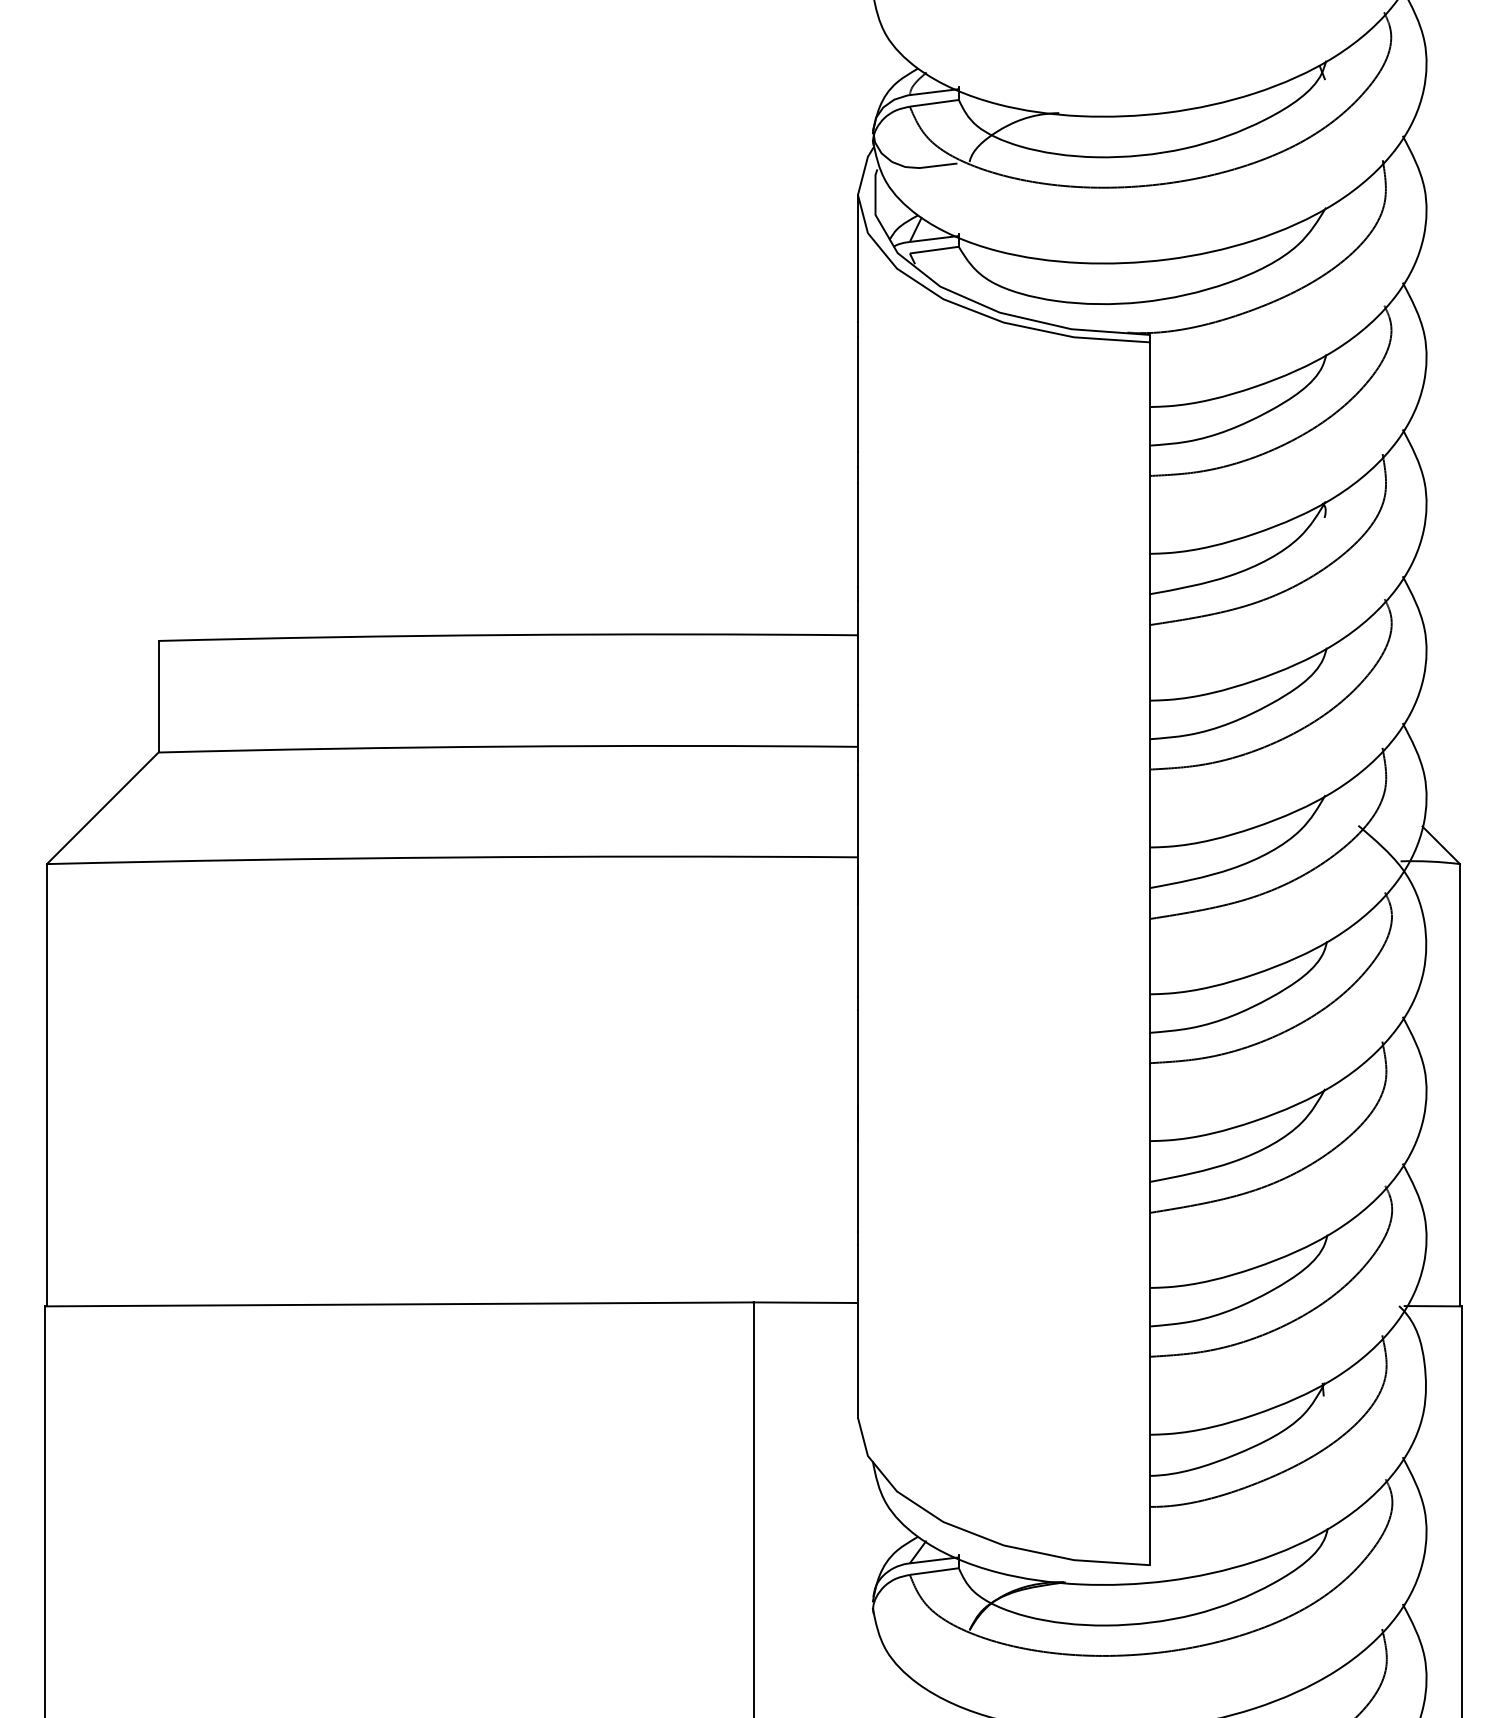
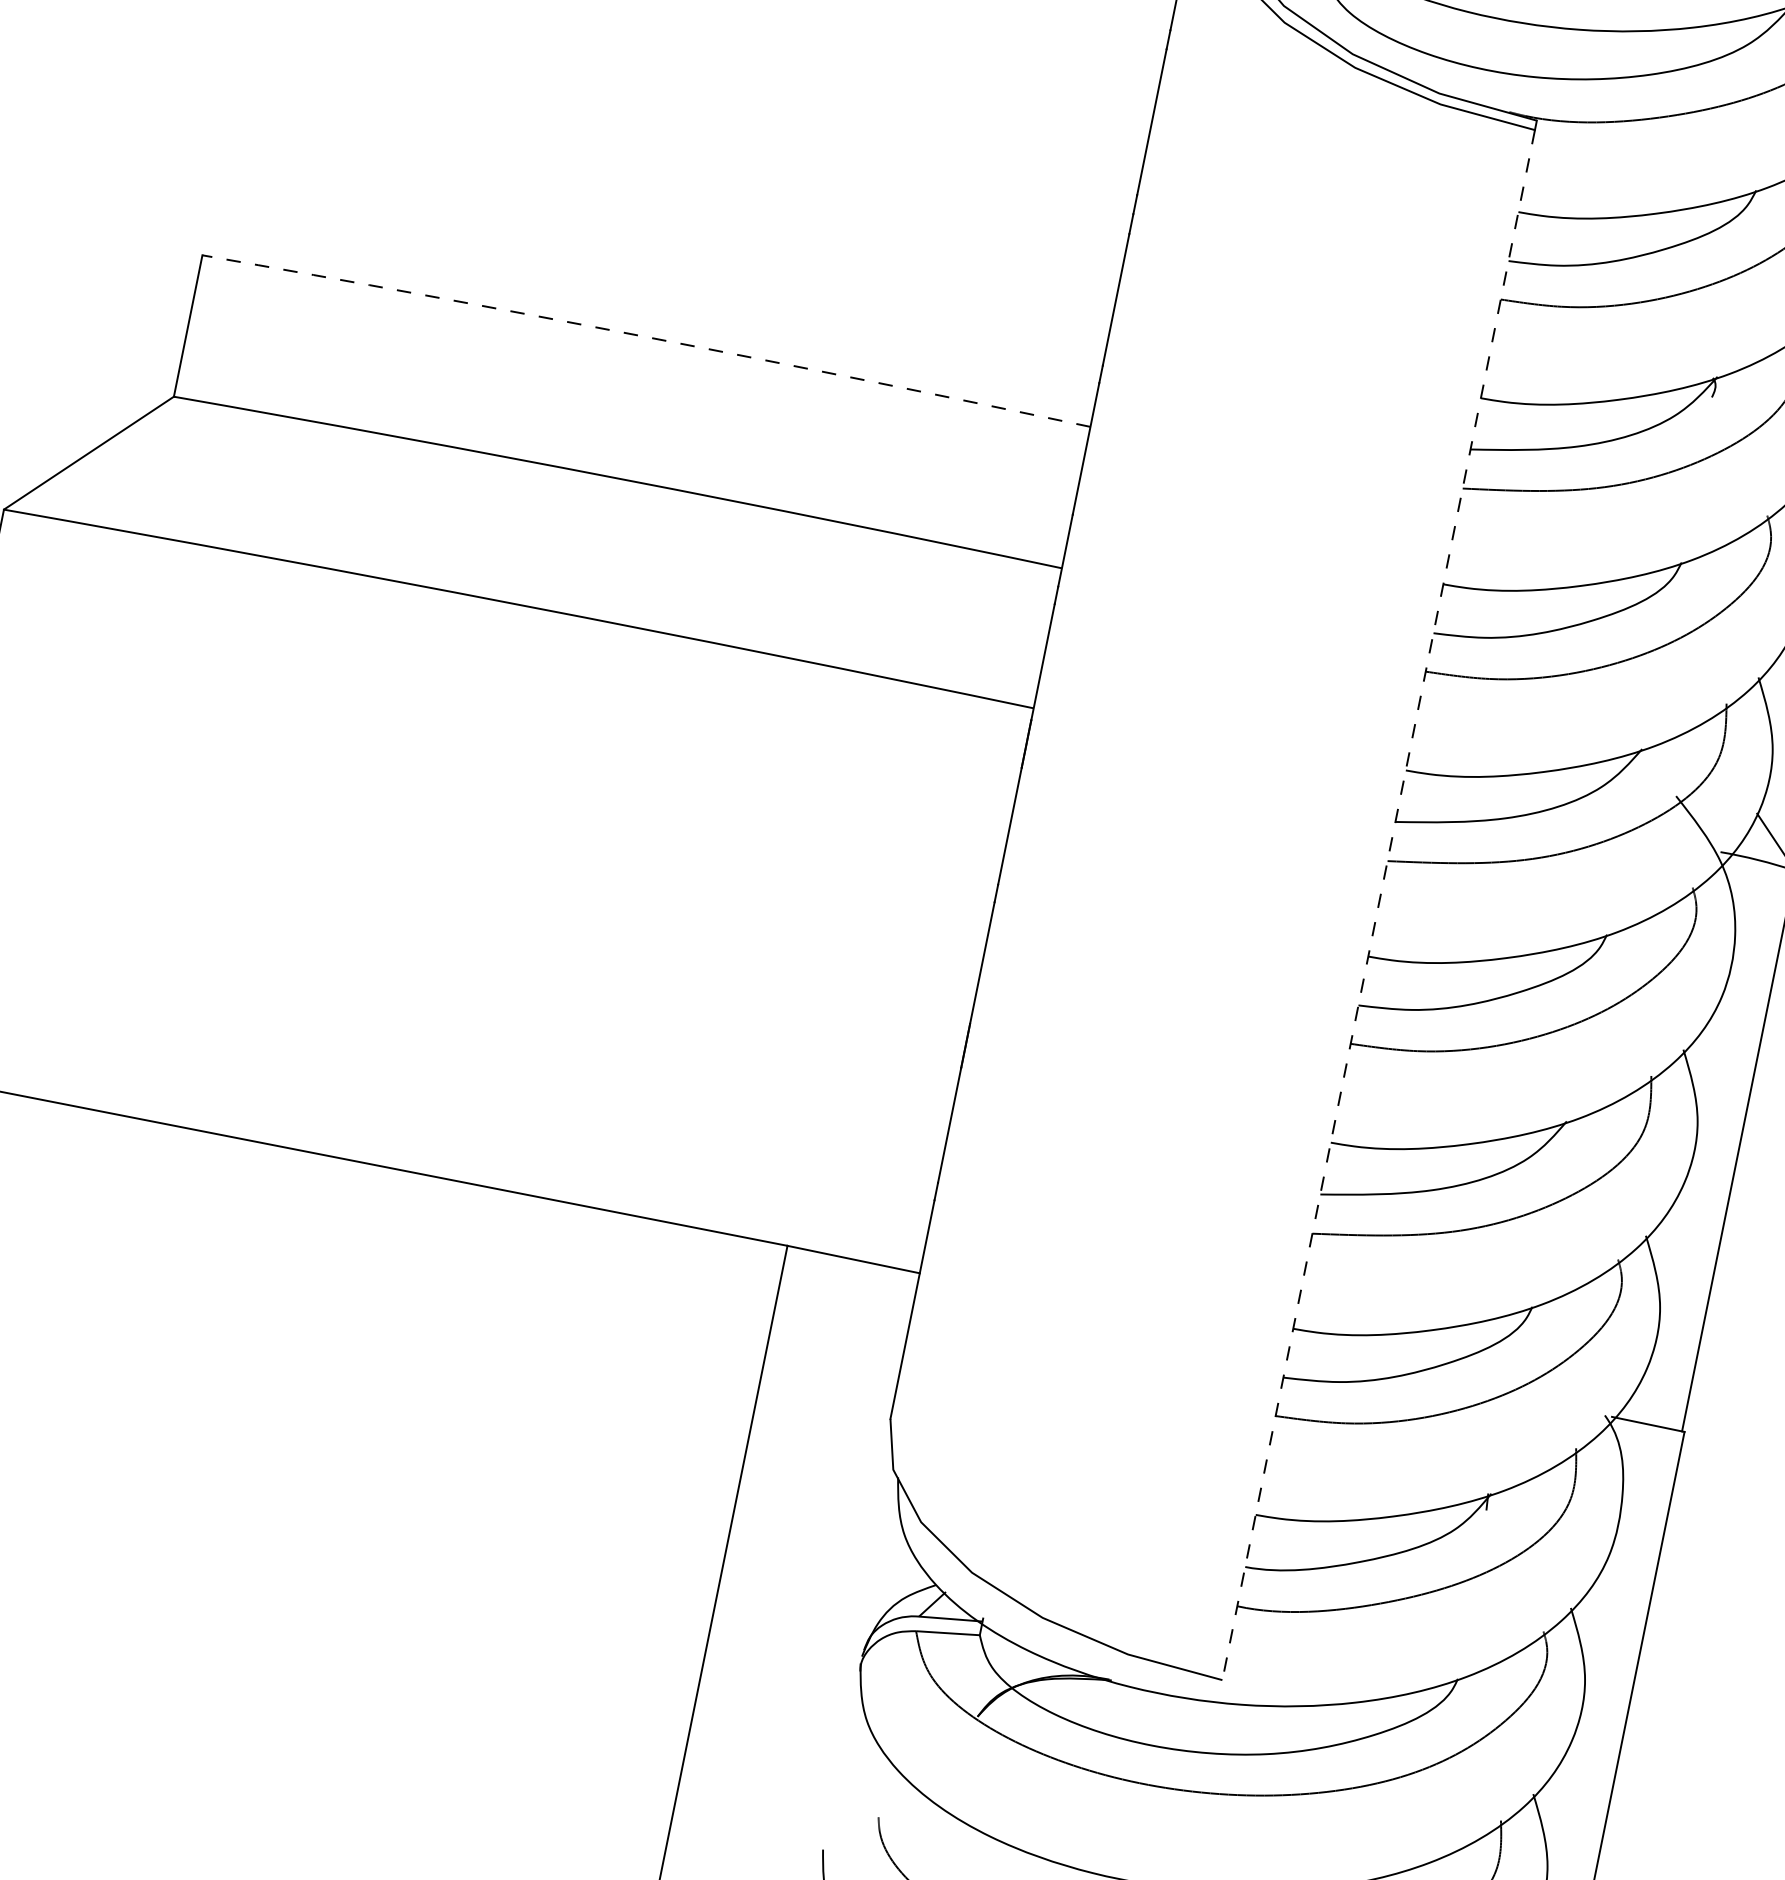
arc: (508, 635) -> (647, 337), solid -> dashed
line: (1149, 954) -> (1378, 906), solid -> dashed

